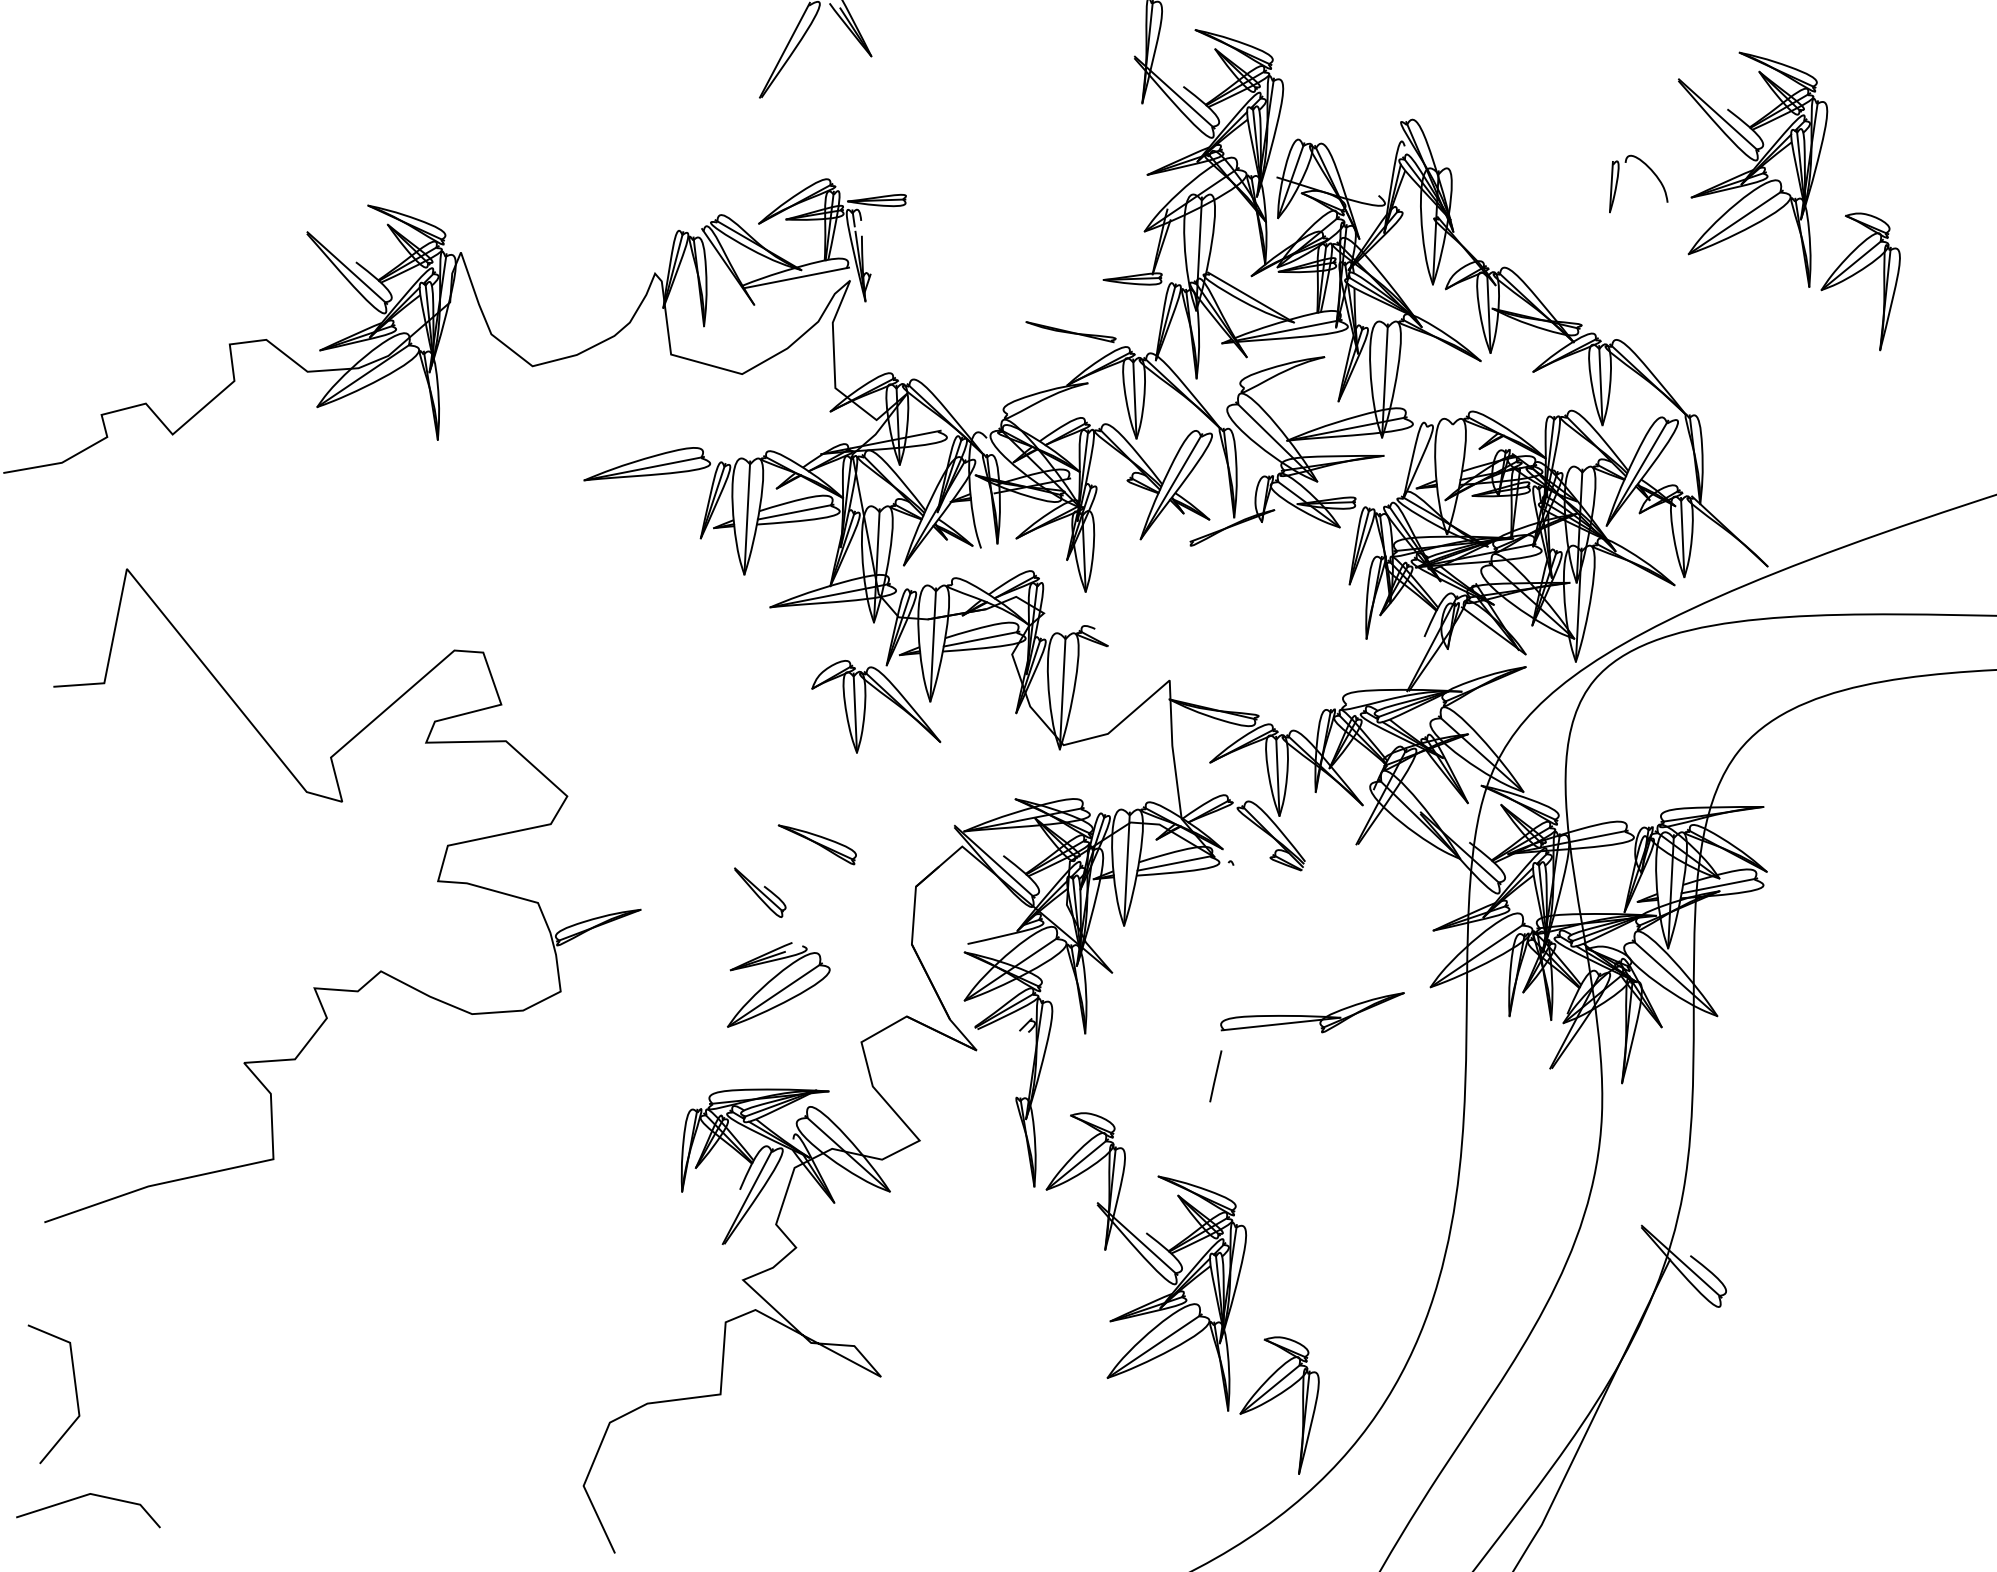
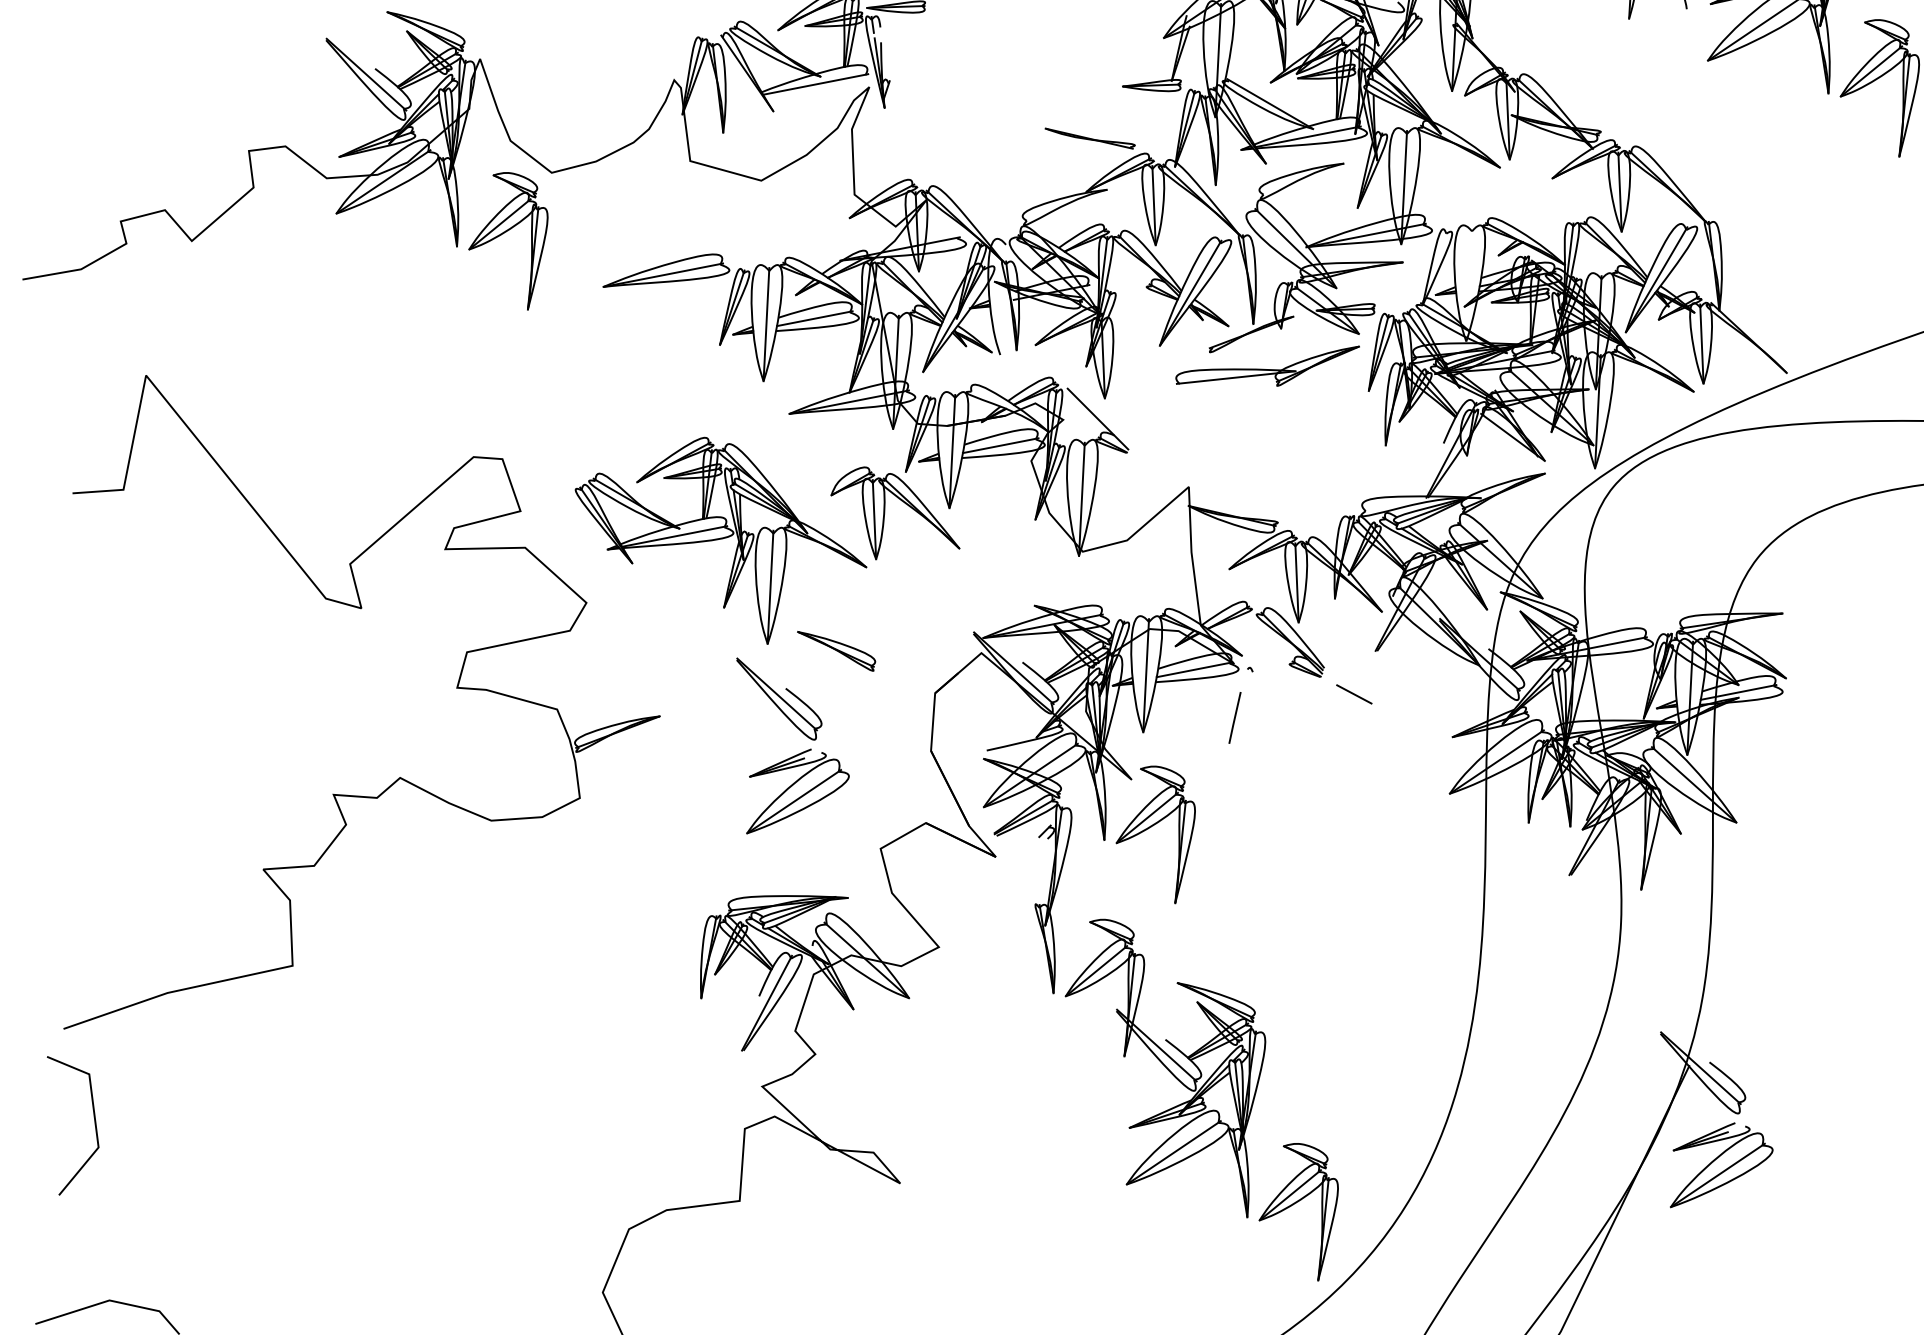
part: (483, 428) -> (502, 235), added
line: (1078, 612) -> (1097, 419), added
part: (701, 734) -> (720, 541), added
line: (1335, 887) -> (1354, 694), added
part: (760, 892) -> (779, 699), size x1.67
part: (1312, 1012) -> (1267, 366), moved
part: (1133, 1020) -> (1152, 827), added
line: (1215, 1076) -> (1234, 718), moved
part: (1702, 1358) -> (1721, 1165), added
line: (75, 1394) -> (94, 1126), moved

